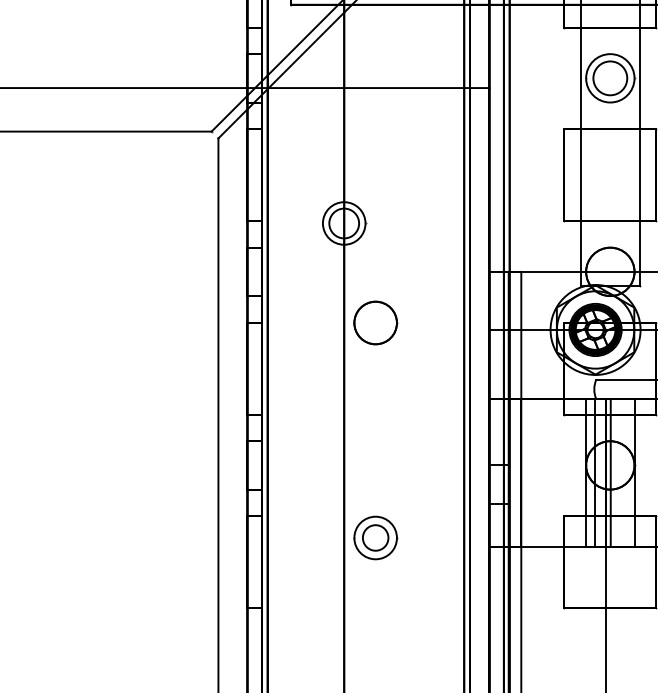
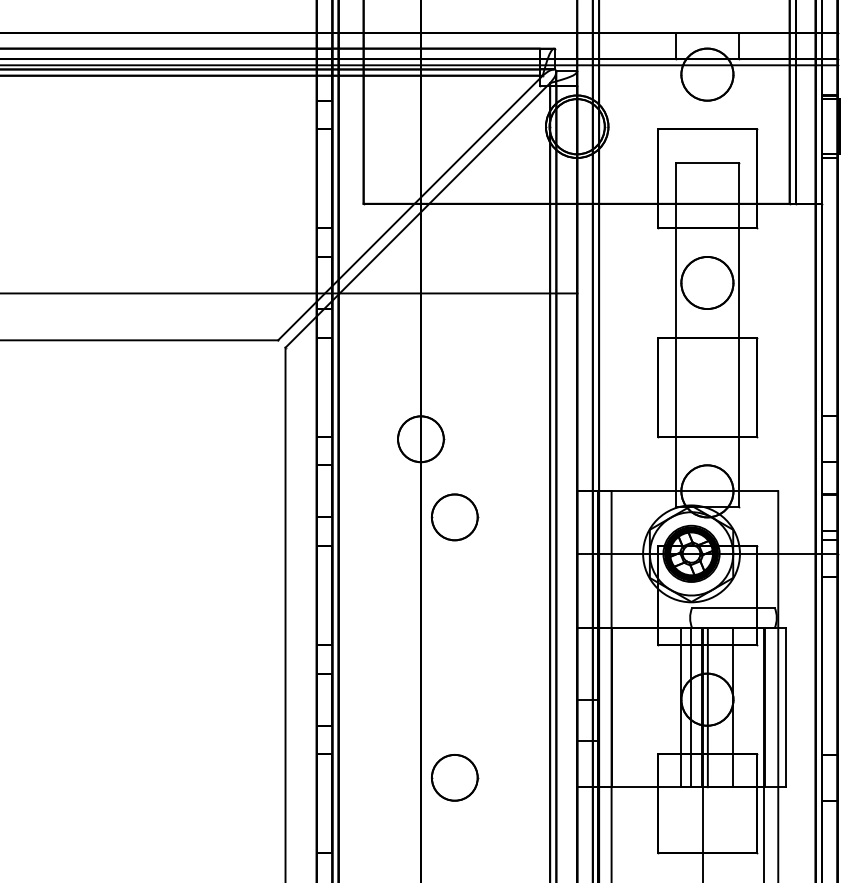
circle: (610, 77) -> (707, 282), size x1.43
circle: (343, 223) -> (420, 439), size x1.43
part: (376, 323) -> (455, 517), moved
circle: (375, 537) -> (454, 777), size x1.67

